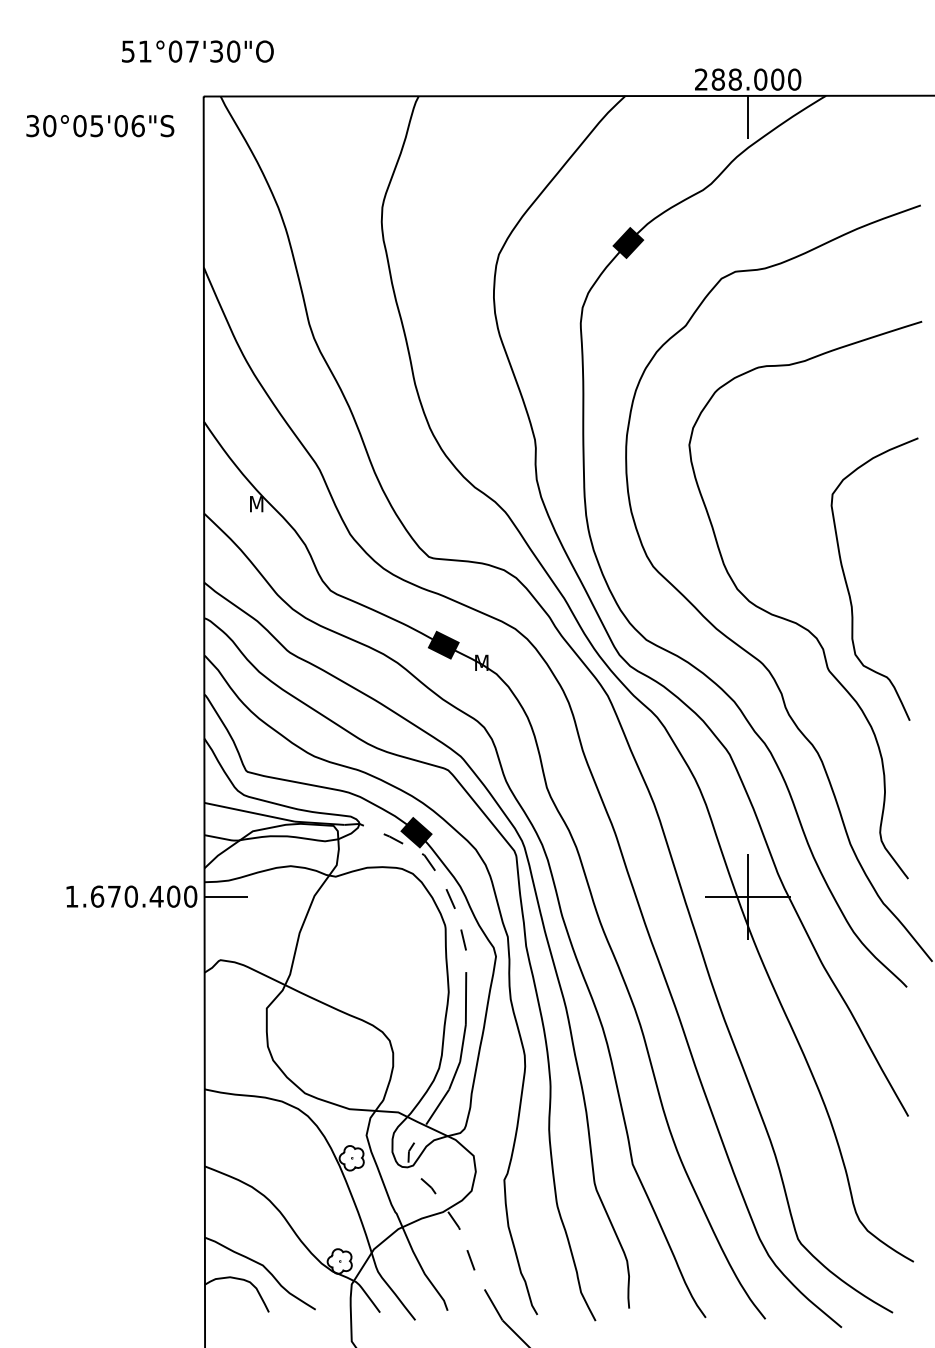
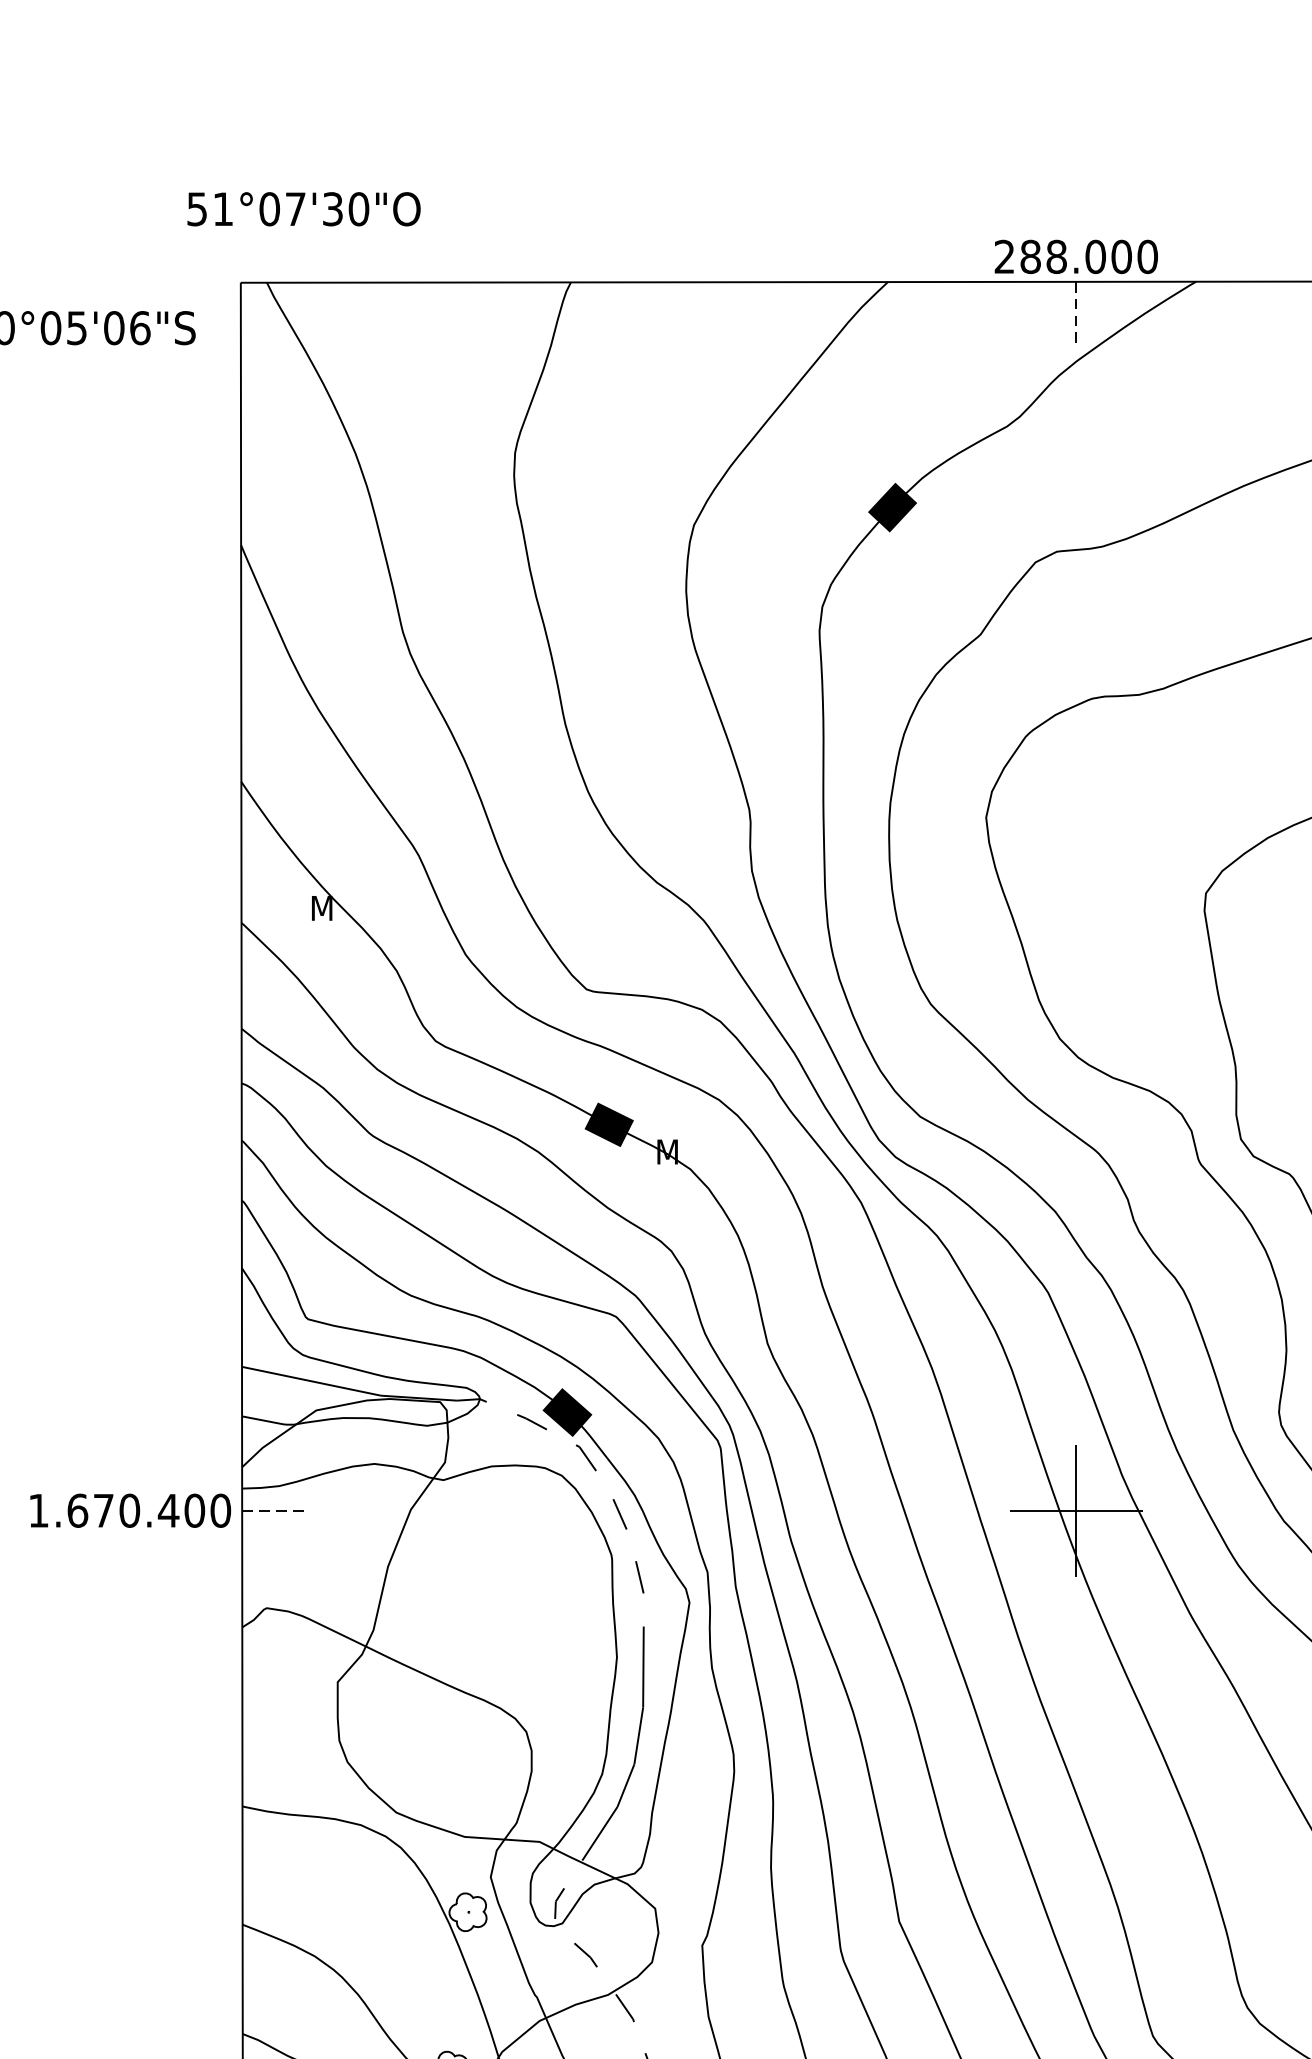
text: (197, 51) -> (303, 209), moved
line: (748, 117) -> (1076, 314), solid -> dashed
line: (226, 896) -> (275, 1510), solid -> dashed

